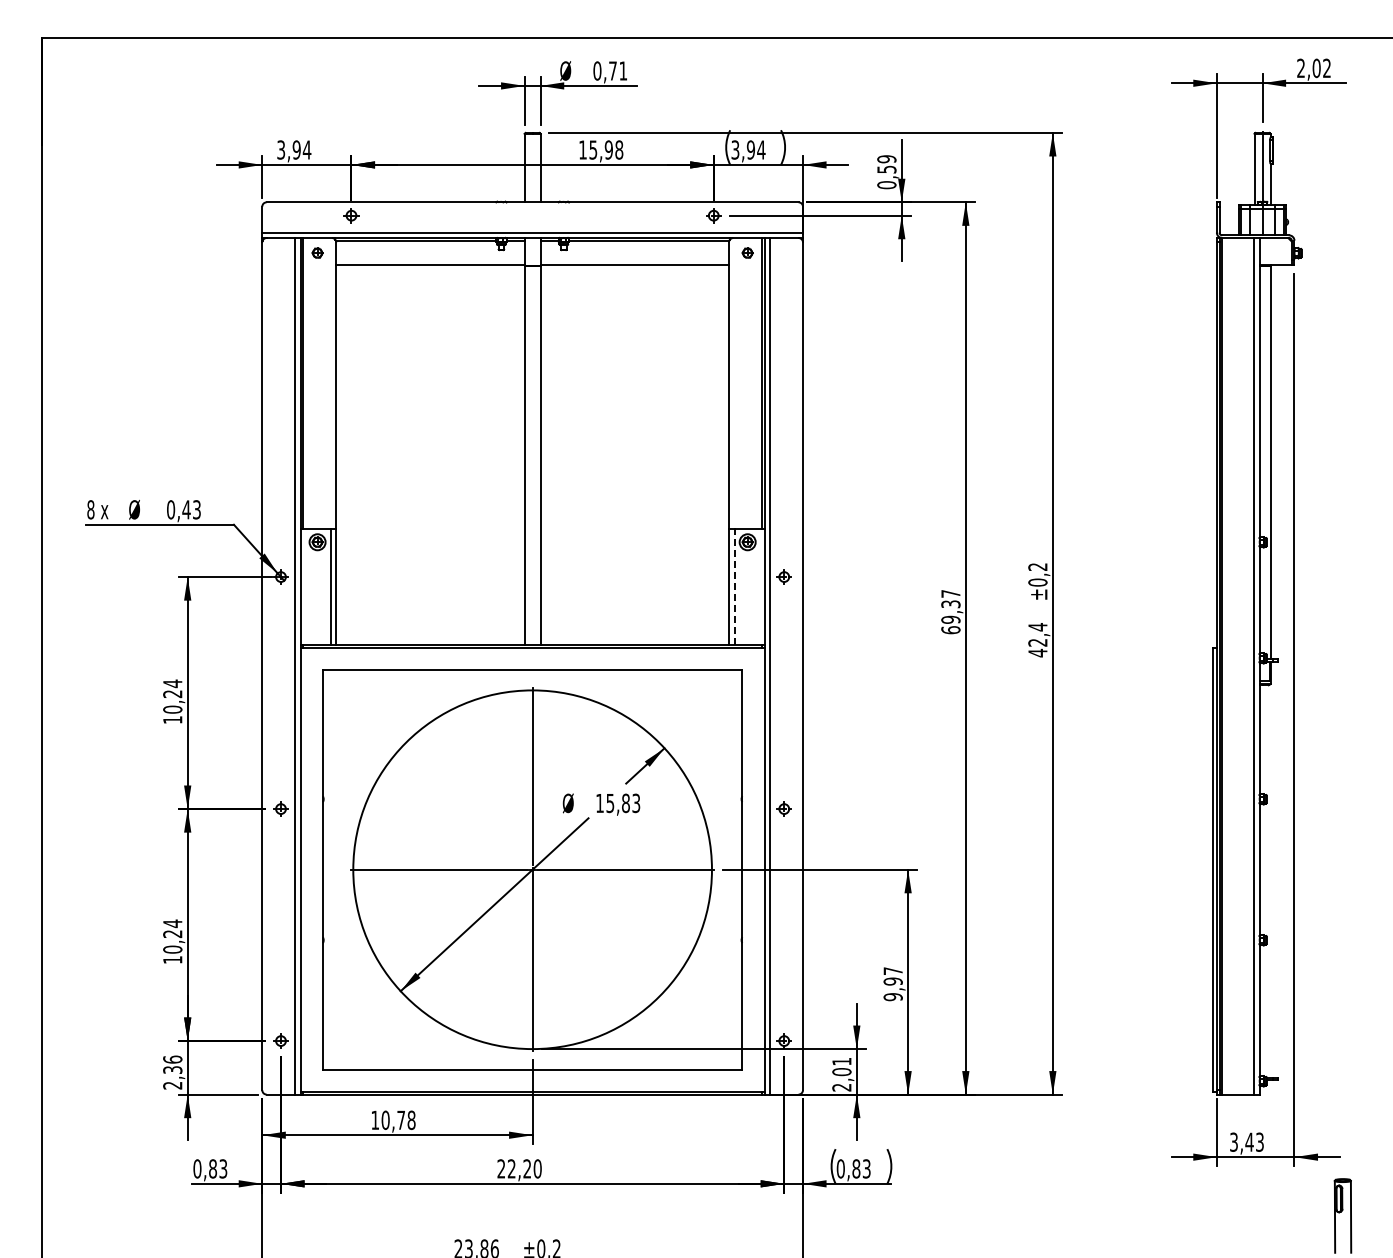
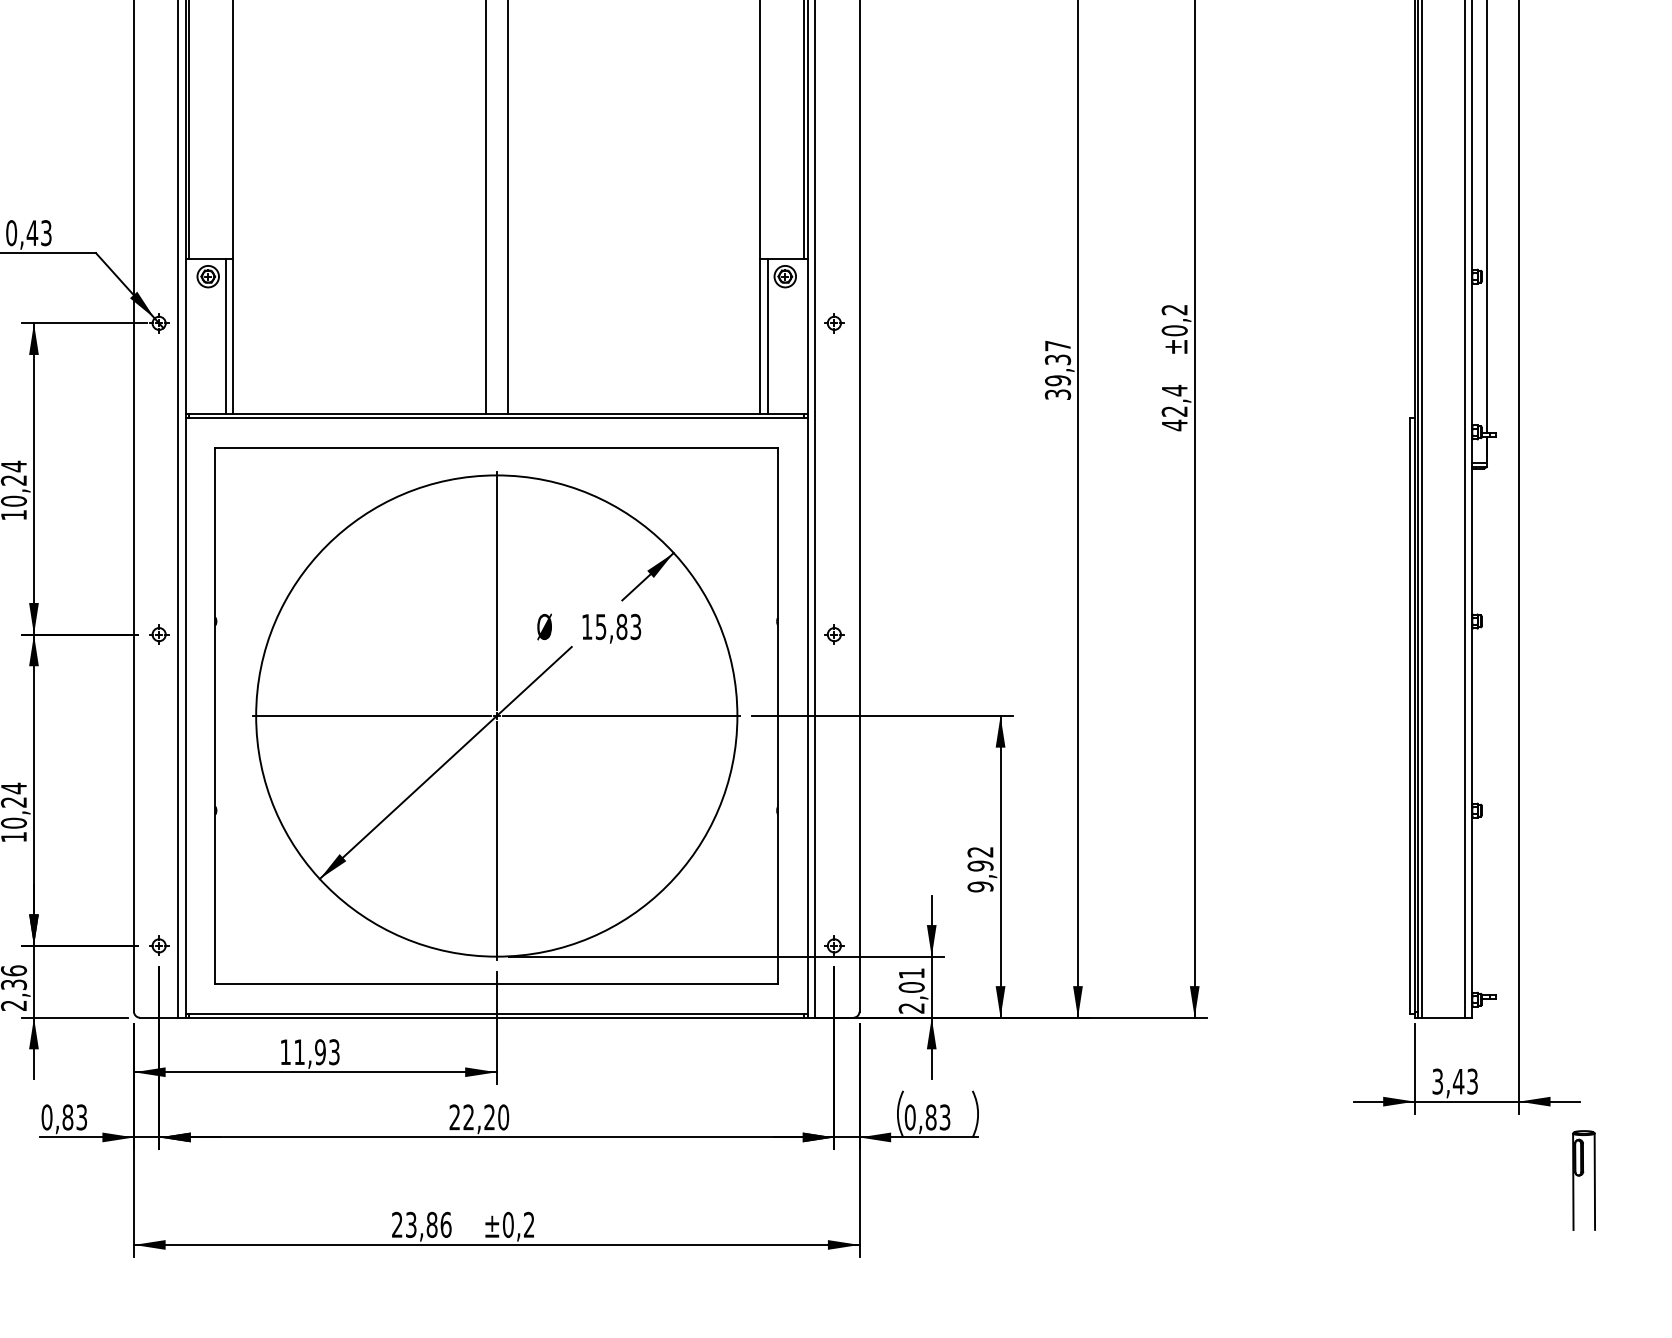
line: (734, 586) -> (767, 336), dashed -> solid
text: (950, 630) -> (1057, 395), 69,37 -> 39,37
text: (892, 971) -> (979, 852), 9,97 -> 9,92
text: (398, 1119) -> (316, 1051), 10,78 -> 11,93

